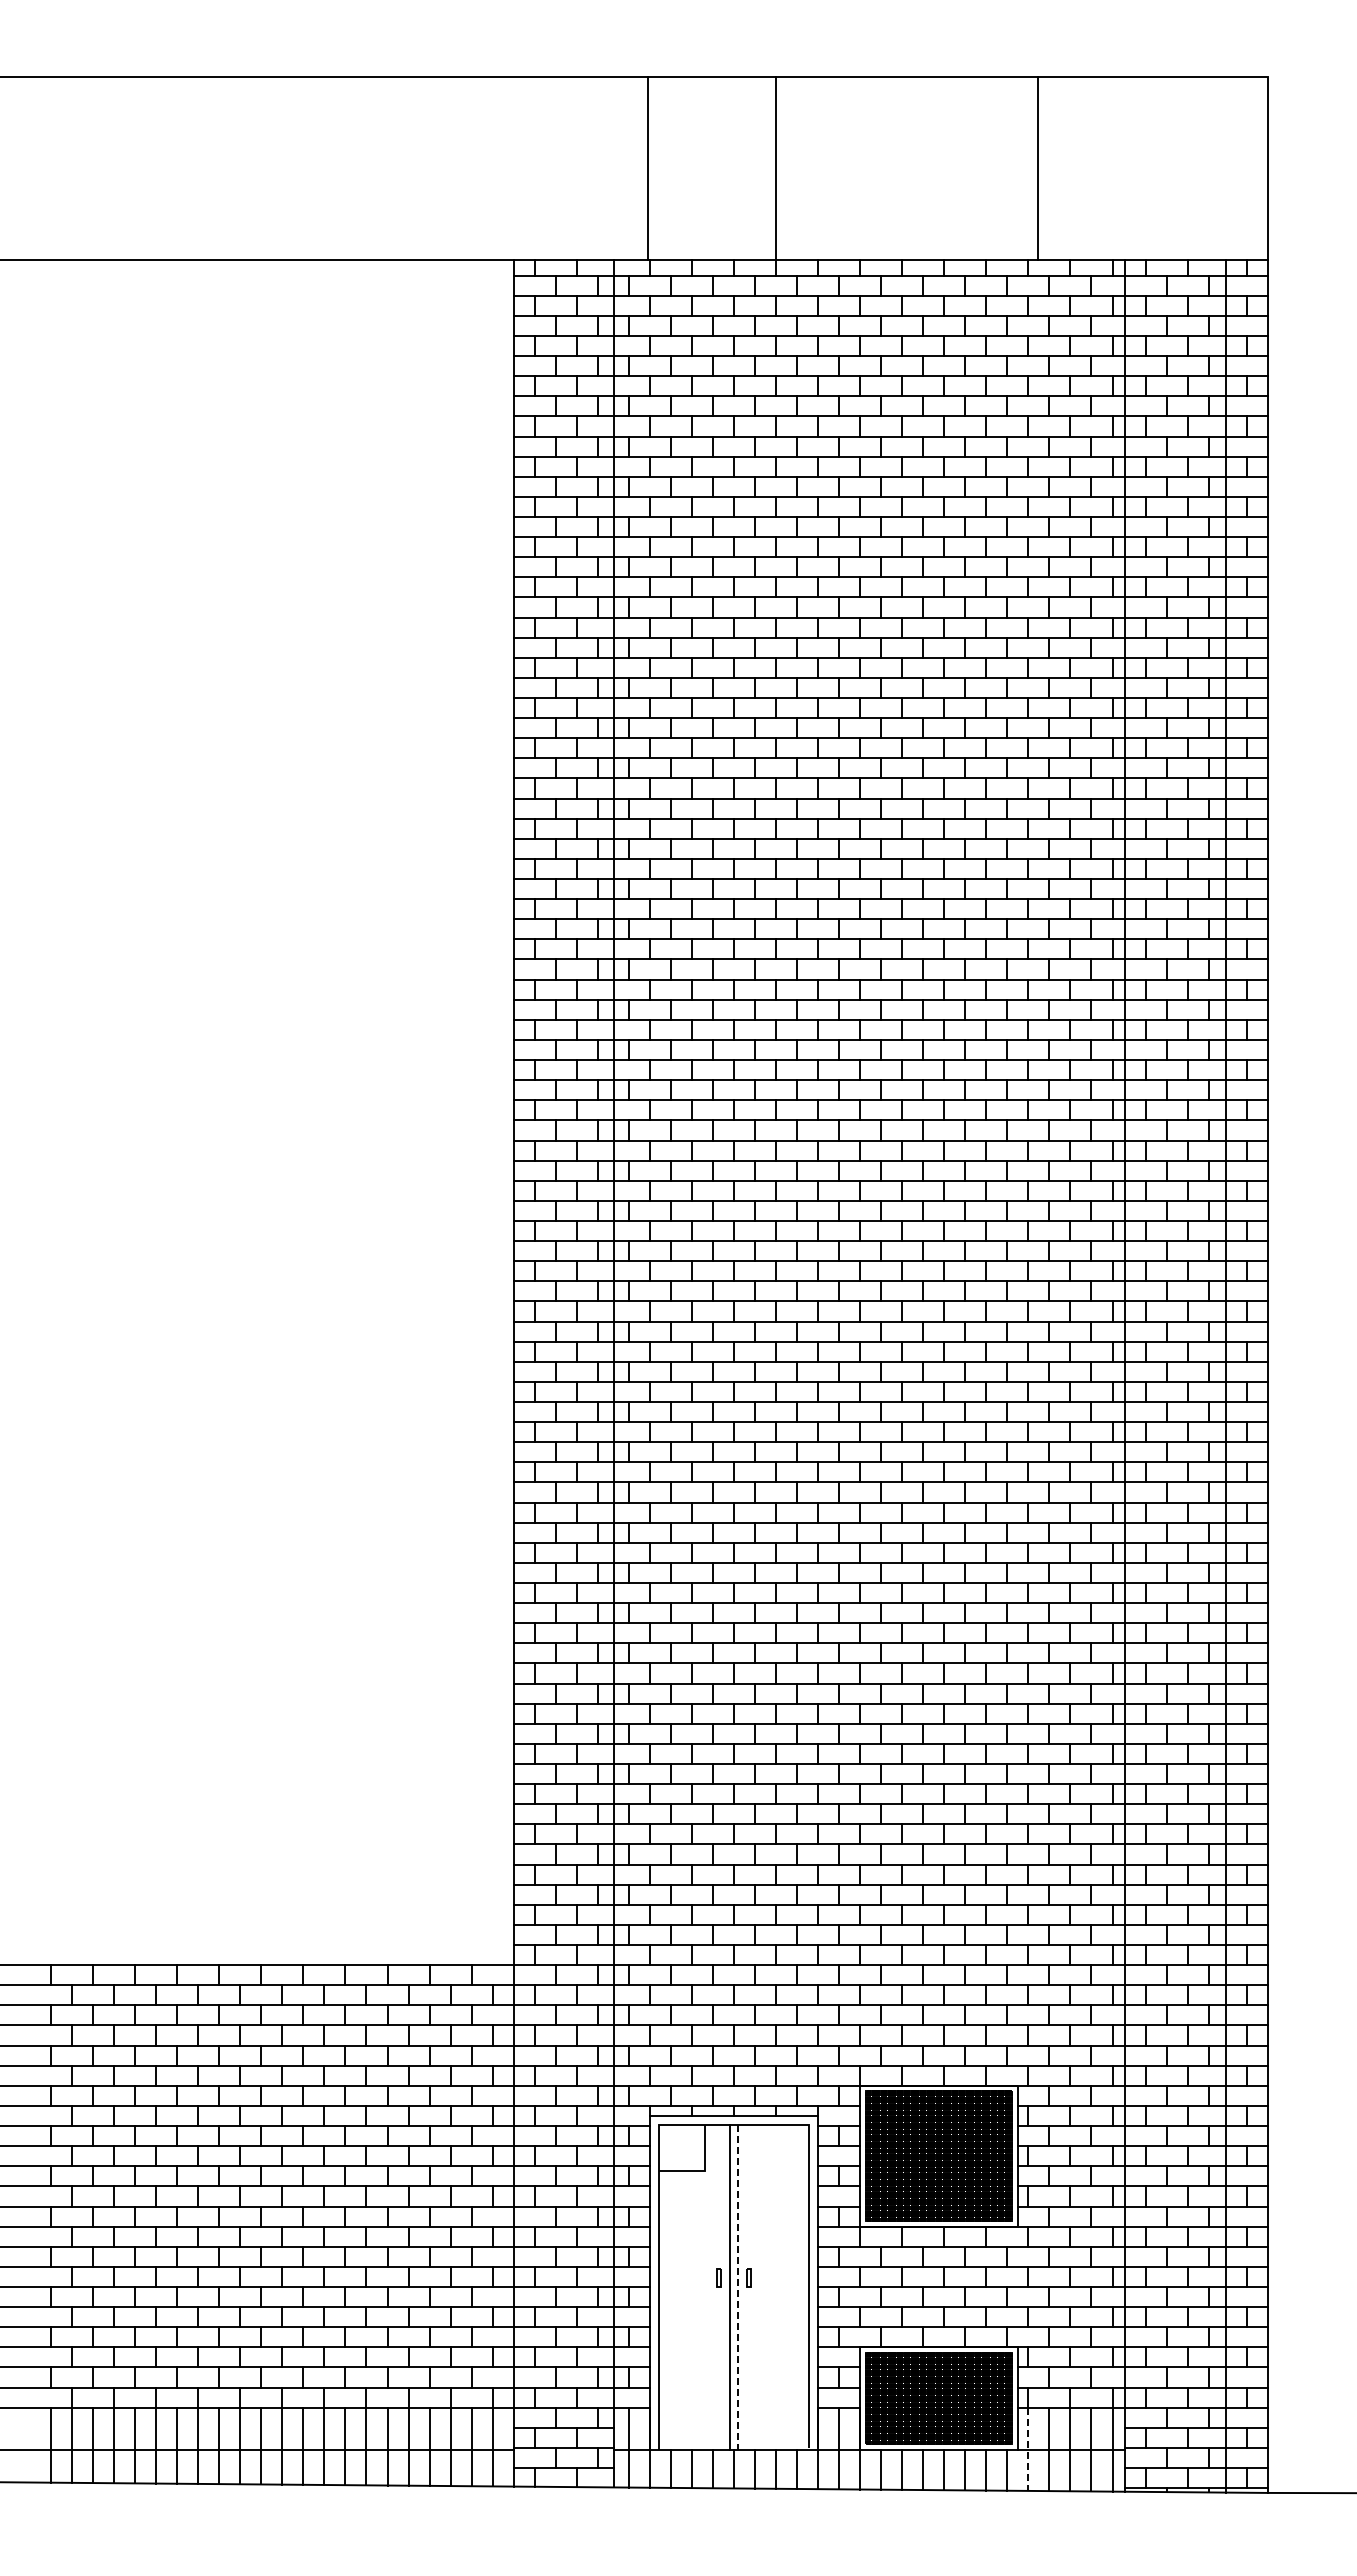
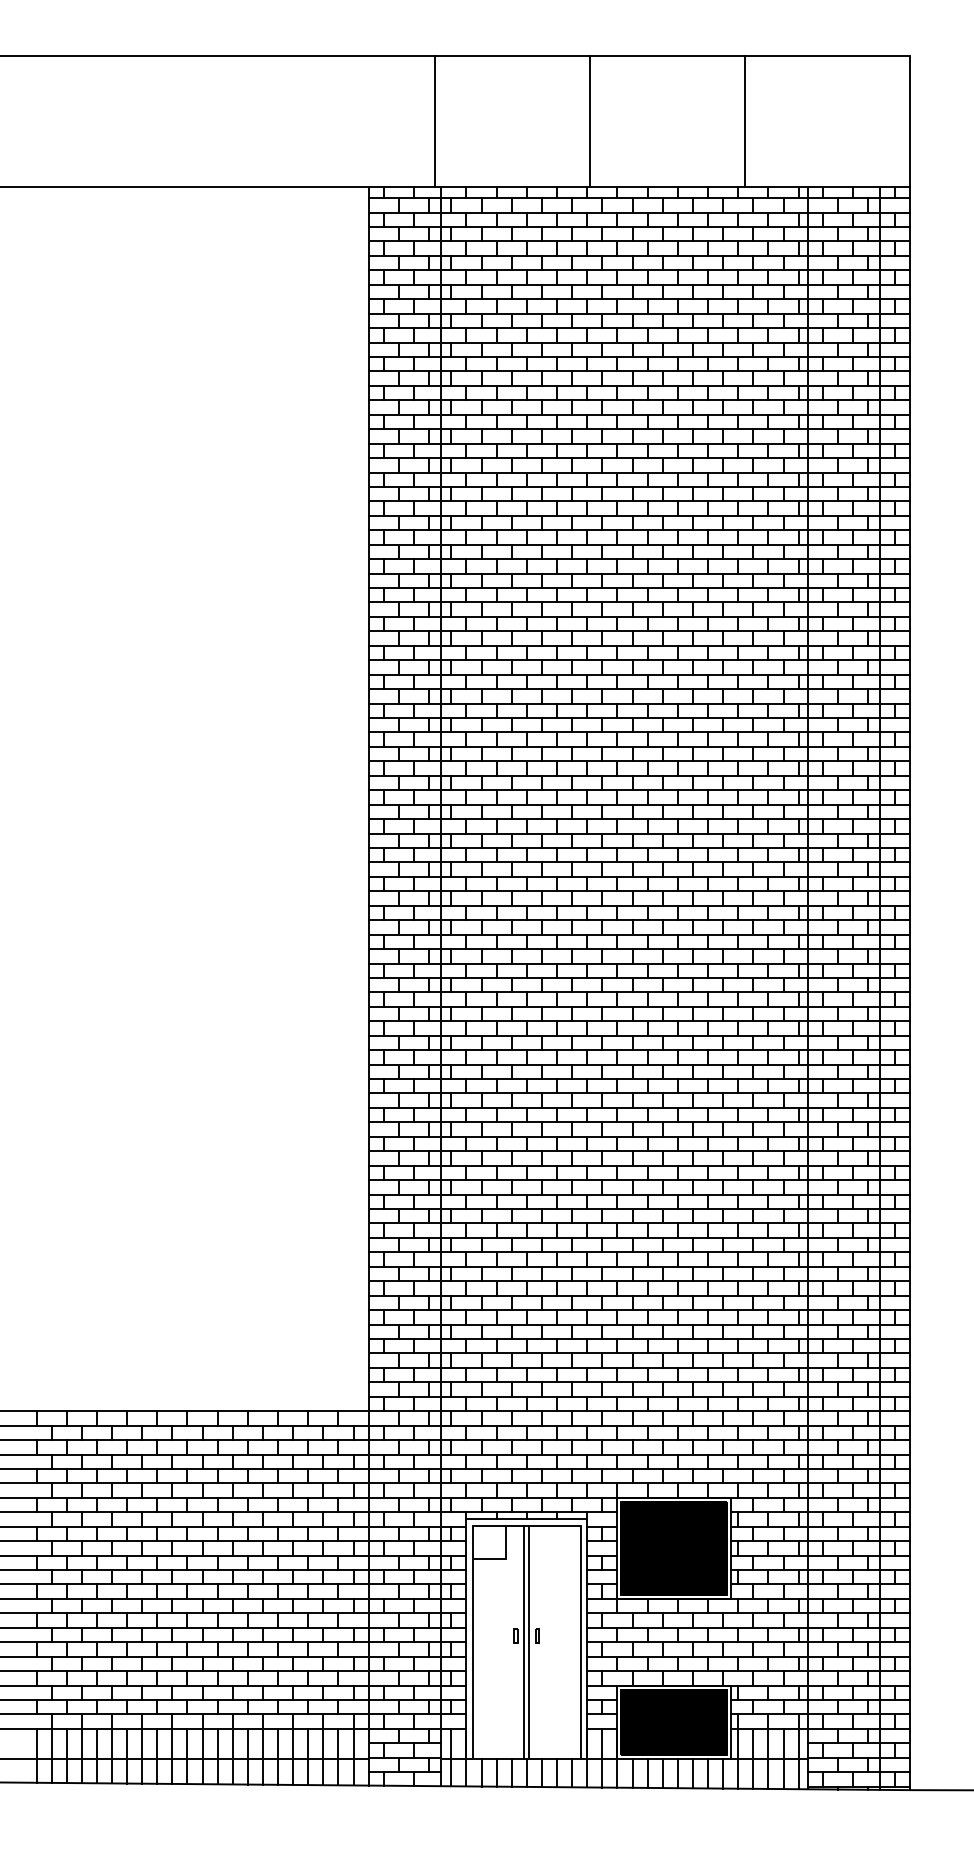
line: (647, 168) -> (434, 121), moved
line: (775, 168) -> (589, 121), moved
line: (737, 2287) -> (529, 1642), dashed -> solid
line: (1028, 2449) -> (738, 1758), dashed -> solid

